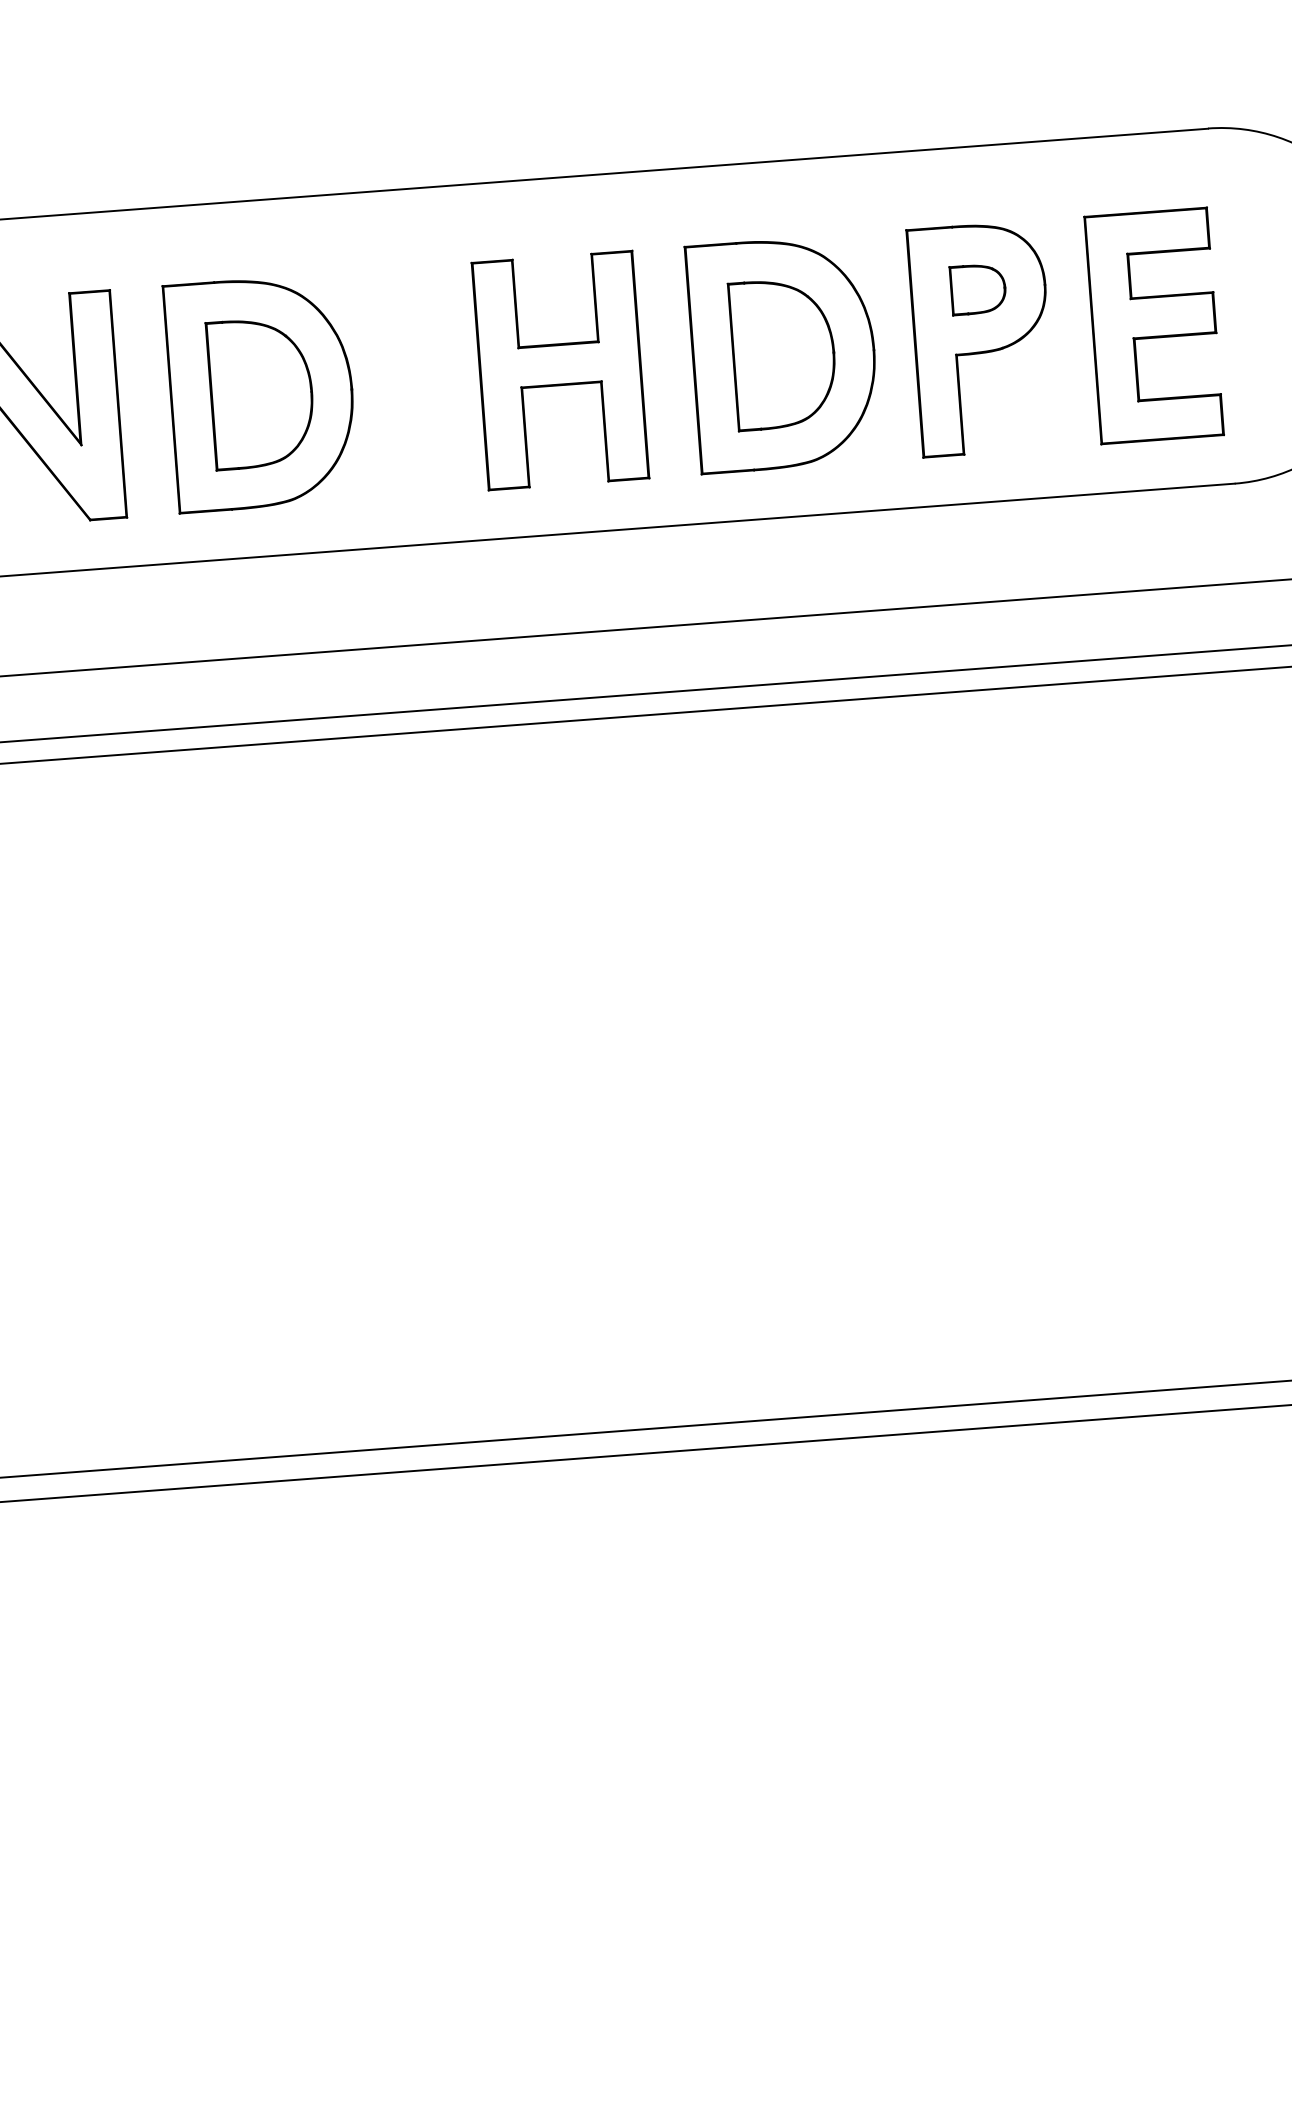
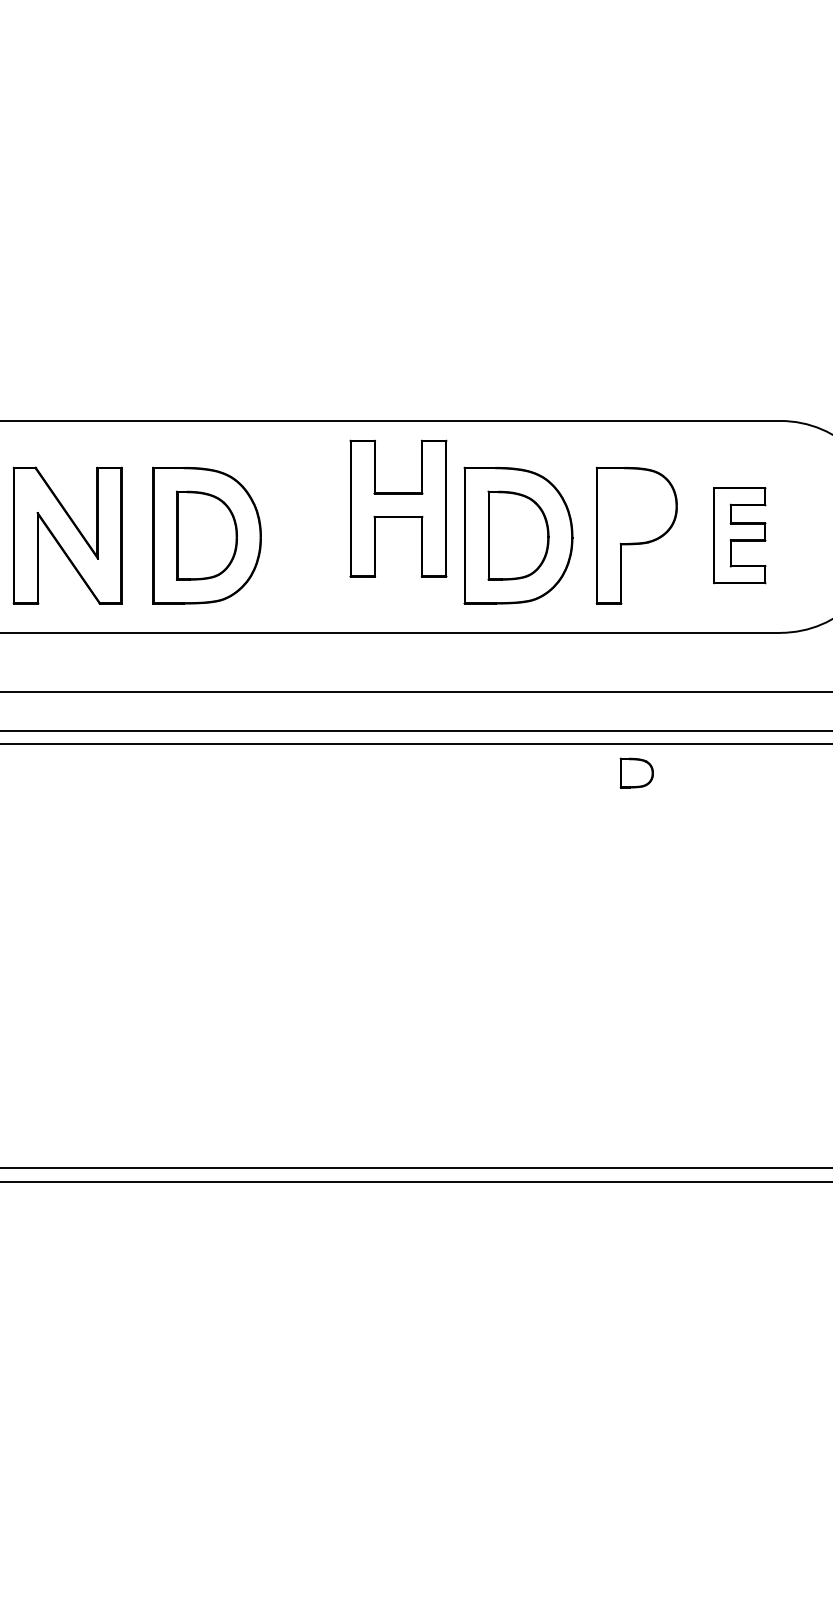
part: (977, 288) -> (636, 772), moved
part: (1153, 325) -> (739, 535), size x0.7
part: (560, 370) -> (398, 508), moved

